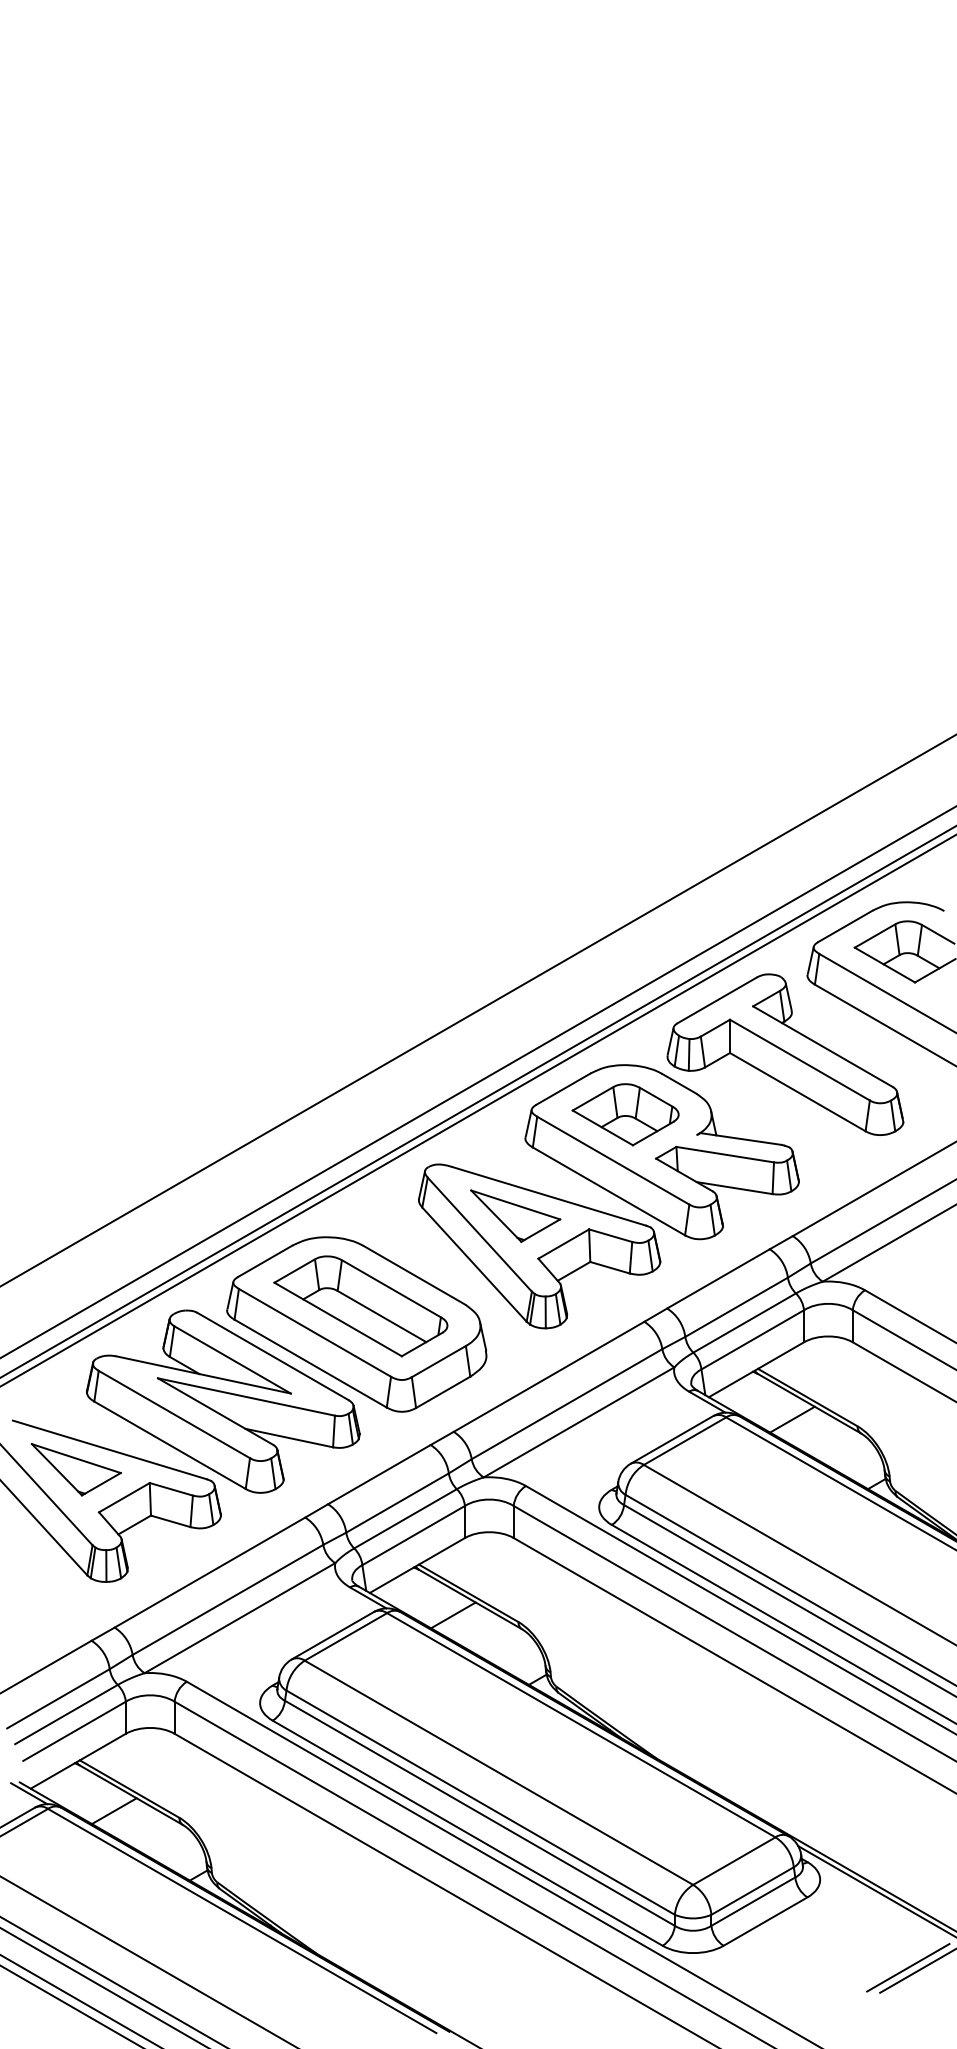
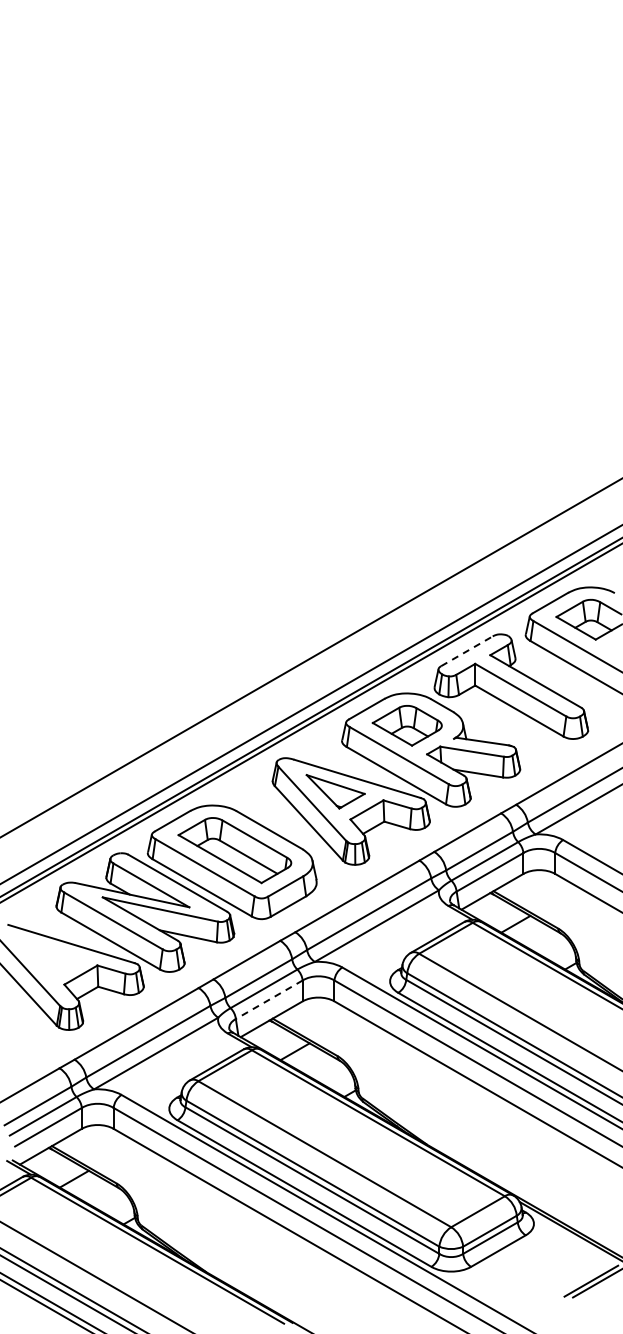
line: (716, 1000) -> (466, 651), solid -> dashed
part: (76, 1469) -> (49, 956), removed
line: (413, 1535) -> (269, 999), solid -> dashed

